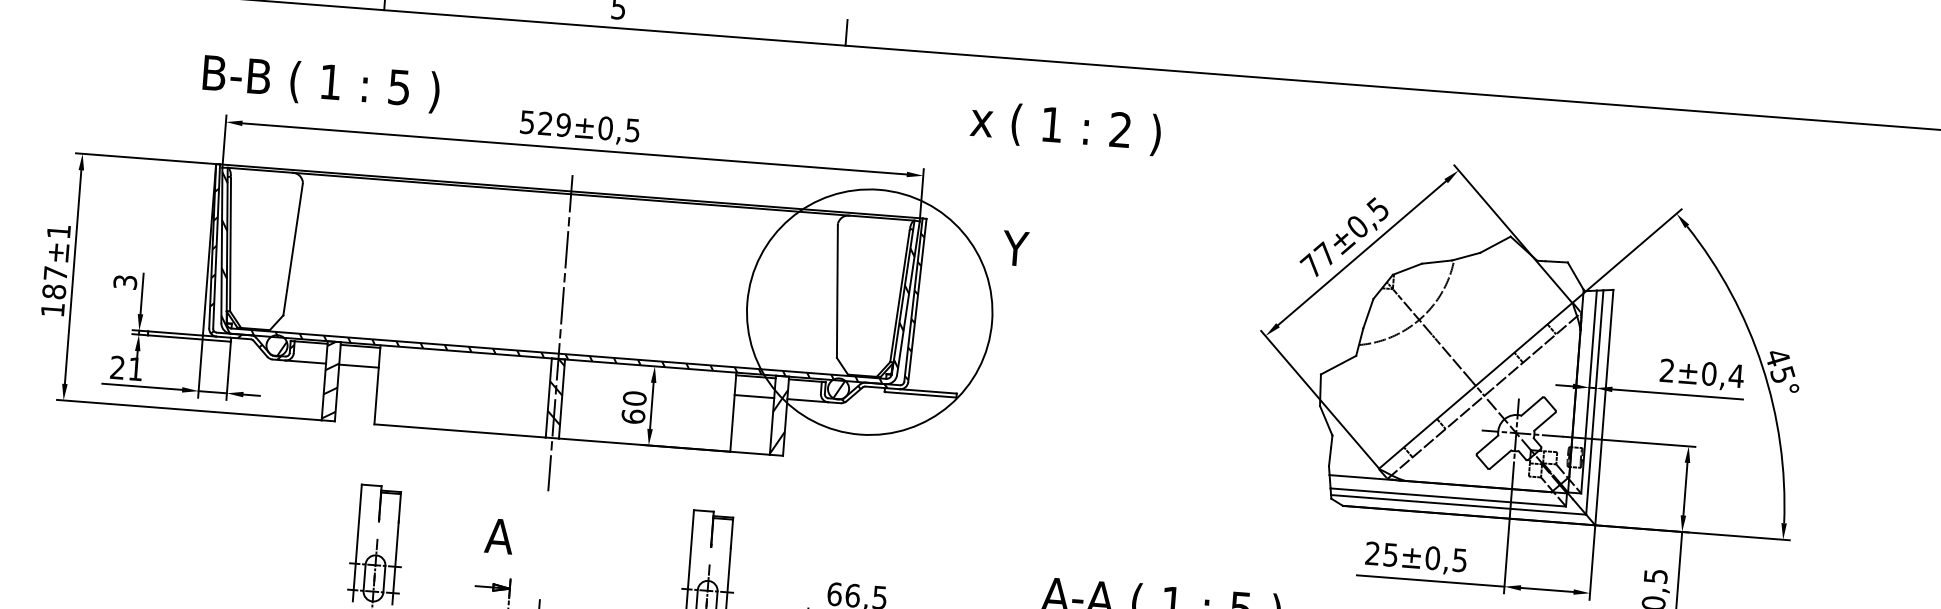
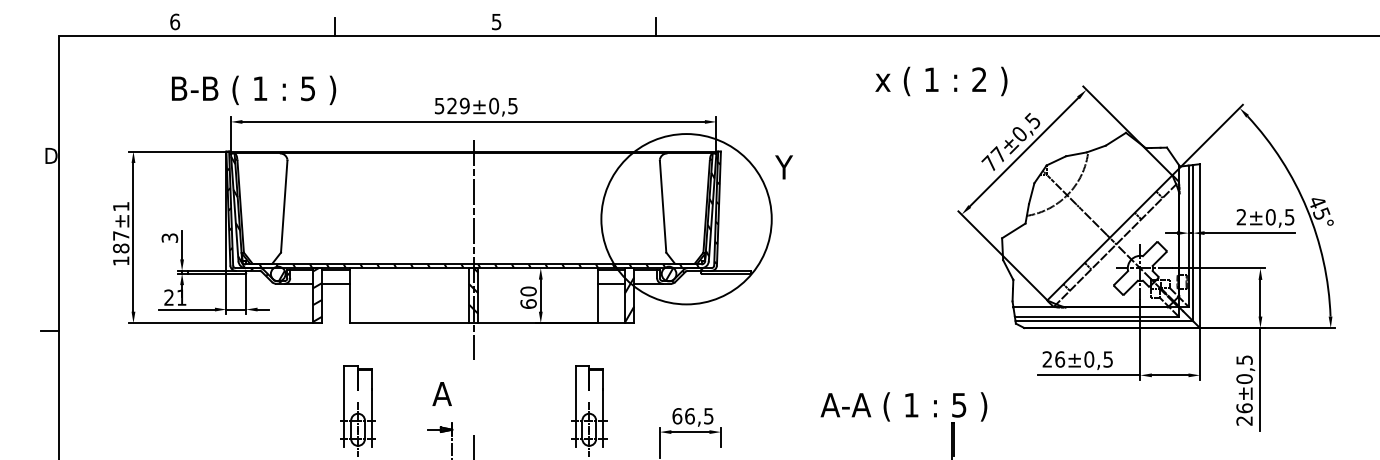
text: (322, 84) -> (254, 90), moved
text: (1065, 128) -> (941, 81), moved
text: (1736, 376) -> (1289, 217), ±0,4 -> ±0,5
text: (1391, 555) -> (1060, 359), 25 -> 26

